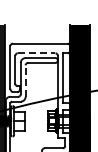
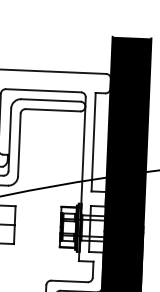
line: (36, 53) -> (43, 91), dashed -> solid
line: (25, 81) -> (19, 145), dashed -> solid

